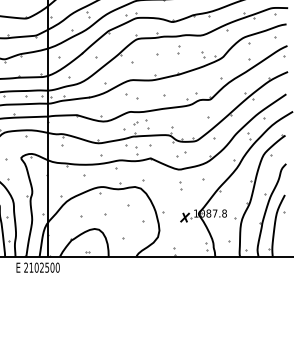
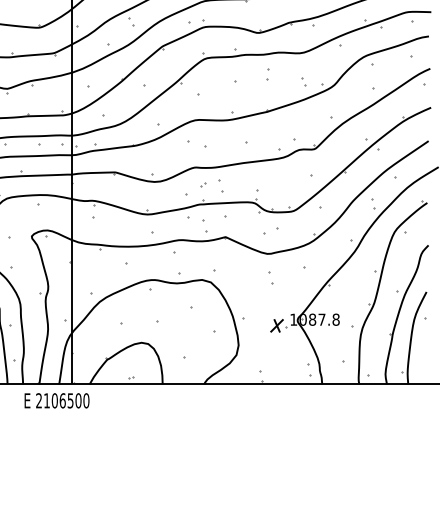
text: (41, 267) -> (62, 400), 2102500 -> 2106500

